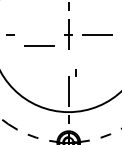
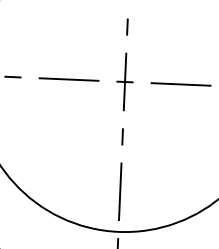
line: (39, 45) -> (68, 79), moved
curve: (75, 72) -> (122, 135), moved

